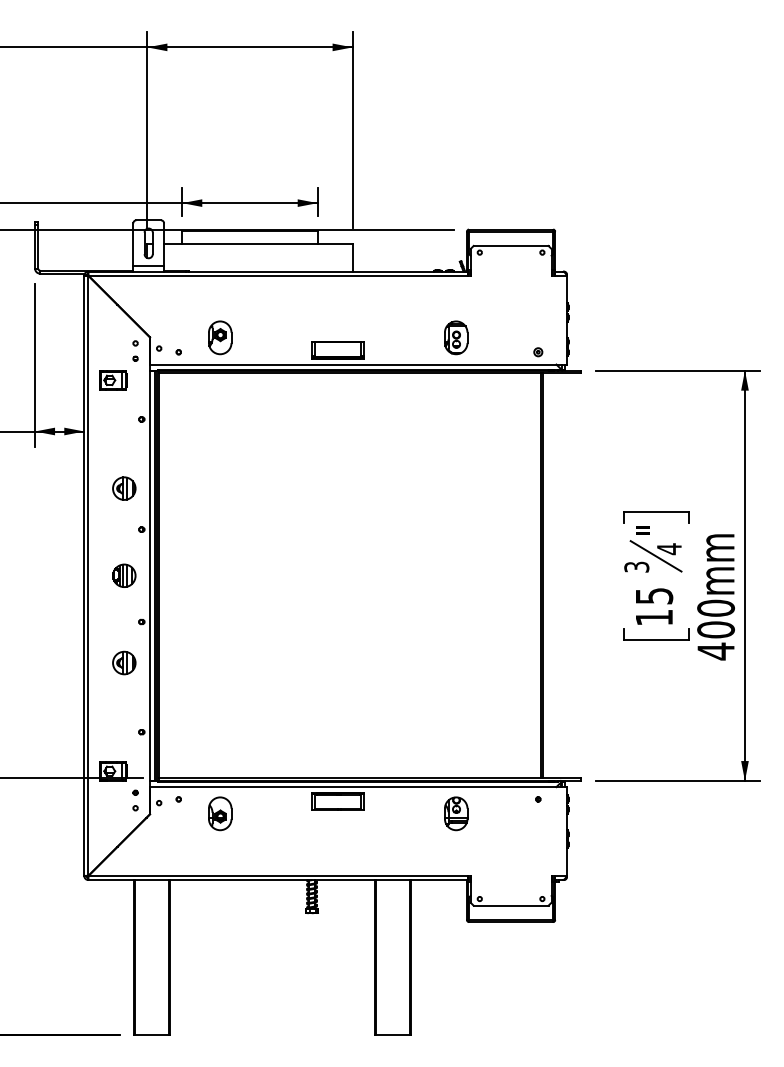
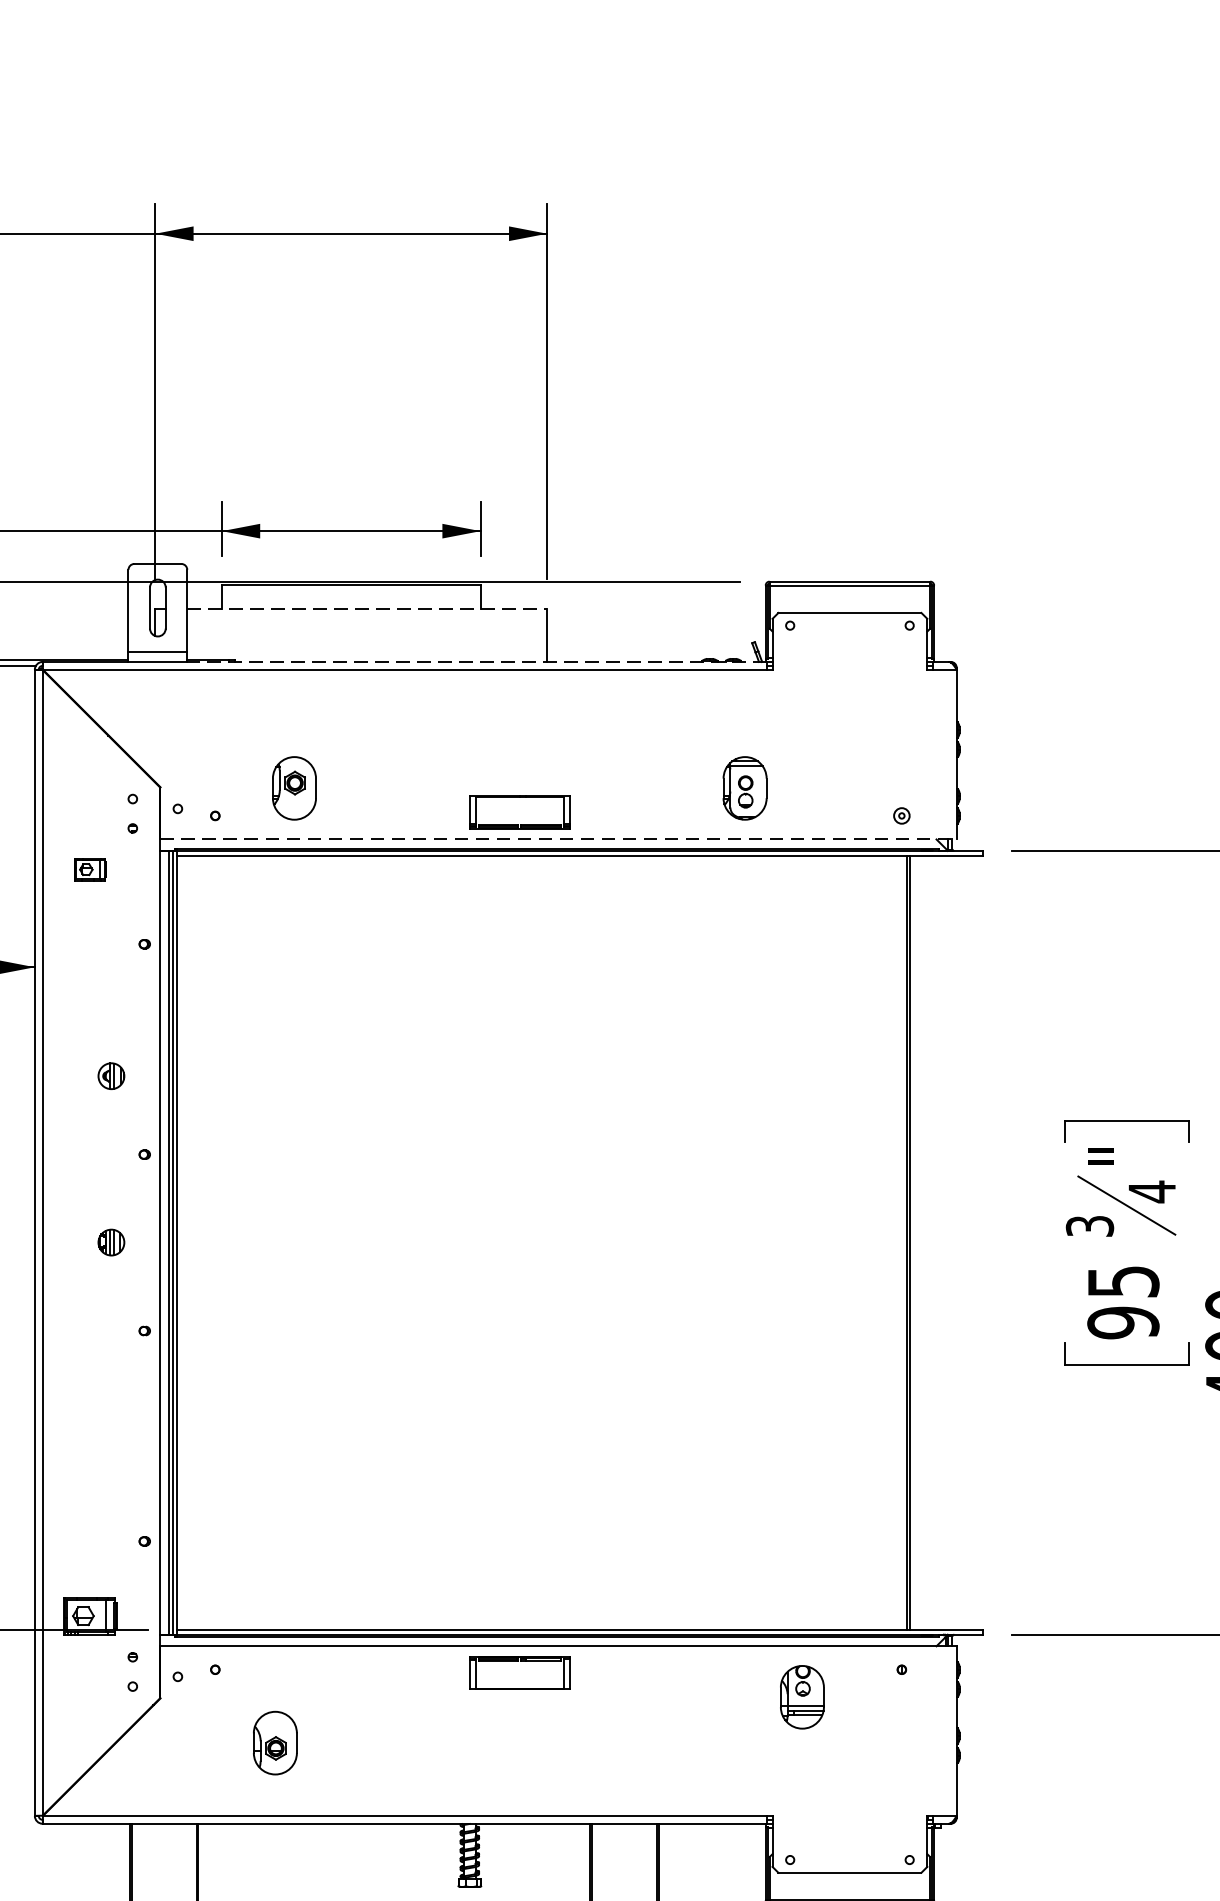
line: (258, 243) -> (367, 608), solid -> dashed
line: (315, 271) -> (476, 661), solid -> dashed
line: (359, 364) -> (560, 839), solid -> dashed
part: (113, 380) -> (90, 869), size x0.6
part: (124, 488) -> (111, 1076), size x0.6
part: (124, 575) -> (111, 1242), size x0.6
text: (654, 617) -> (1123, 1322), 15 -> 95
part: (124, 662) -> (111, 1408), removed
part: (220, 813) -> (275, 1742), moved
part: (456, 813) -> (802, 1696), moved

